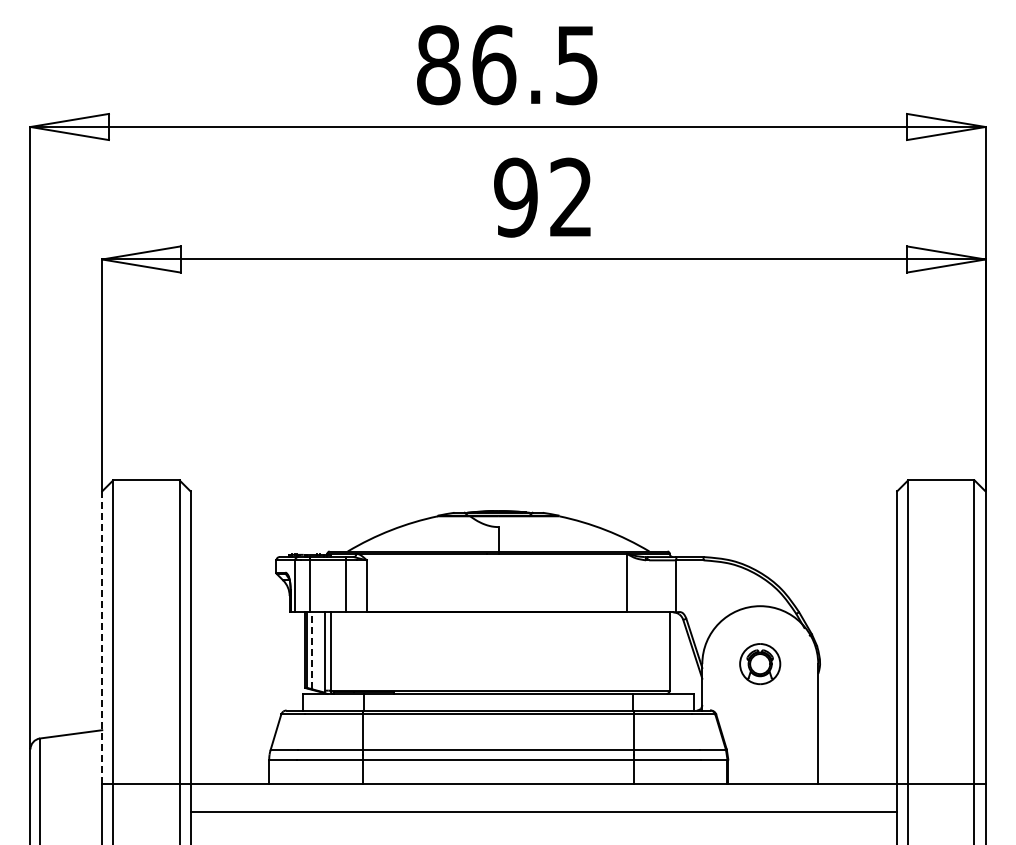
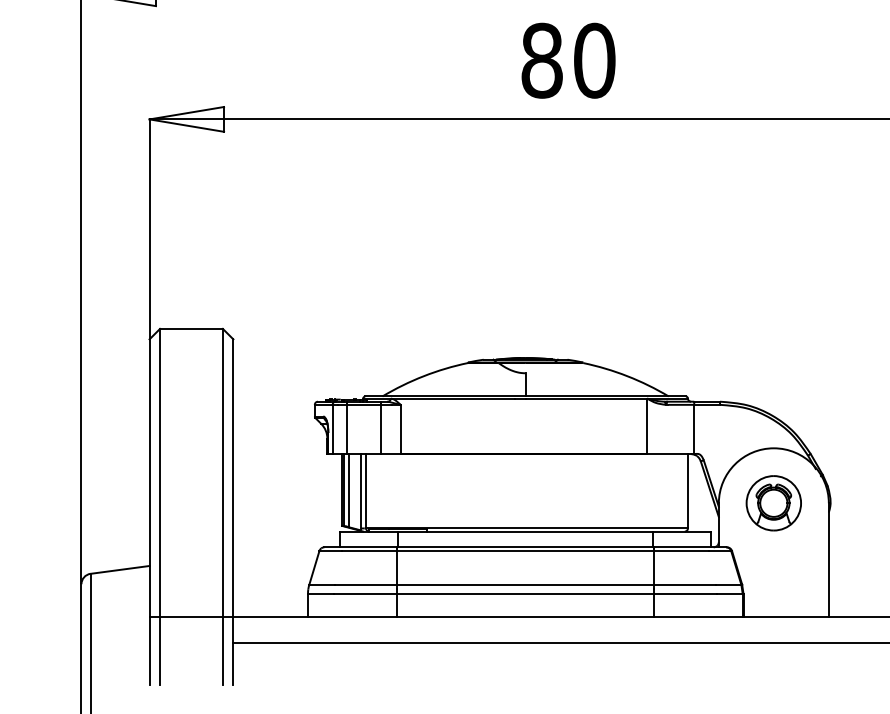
text: (543, 197) -> (568, 60), 92 -> 80
line: (102, 637) -> (149, 478), dashed -> solid
line: (312, 650) -> (349, 490), dashed -> solid
part: (759, 663) -> (773, 502), size x1.43

